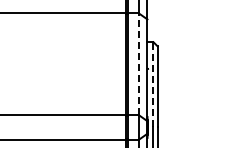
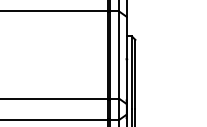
line: (138, 64) -> (118, 55), dashed -> solid
line: (153, 84) -> (131, 72), dashed -> solid

